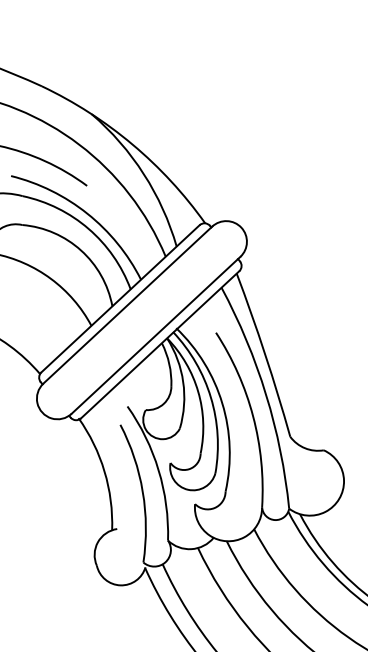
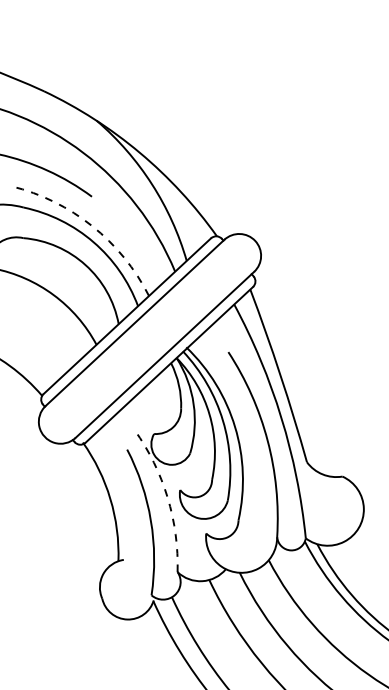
arc: (87, 213) -> (92, 225), solid -> dashed
arc: (158, 470) -> (167, 497), solid -> dashed

